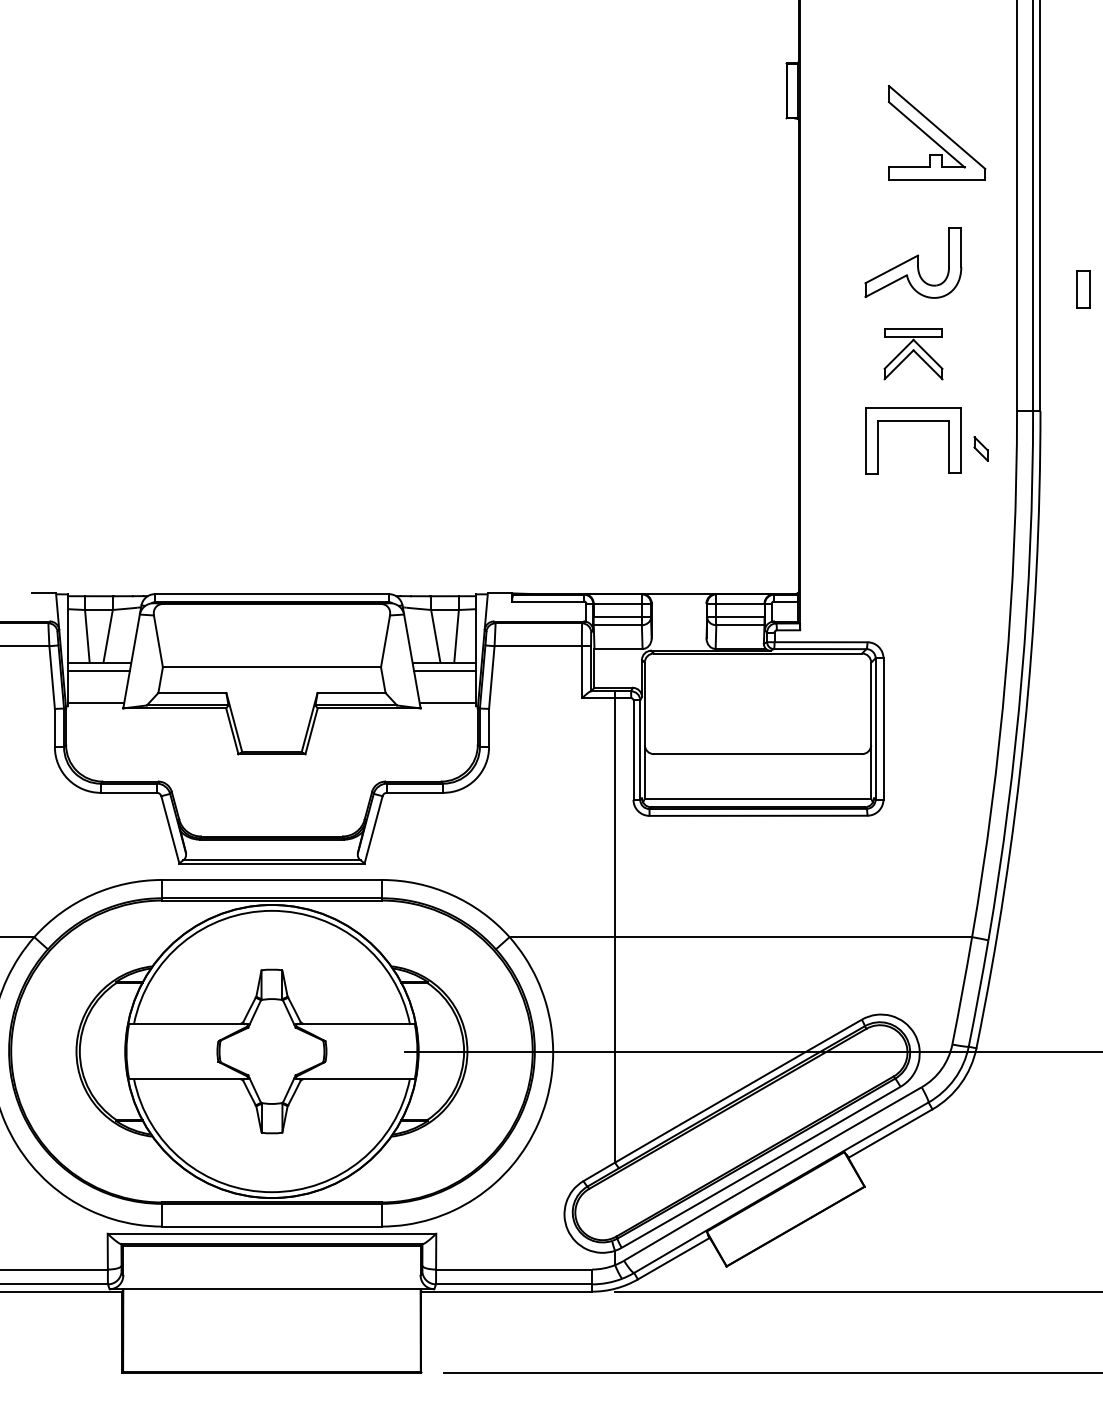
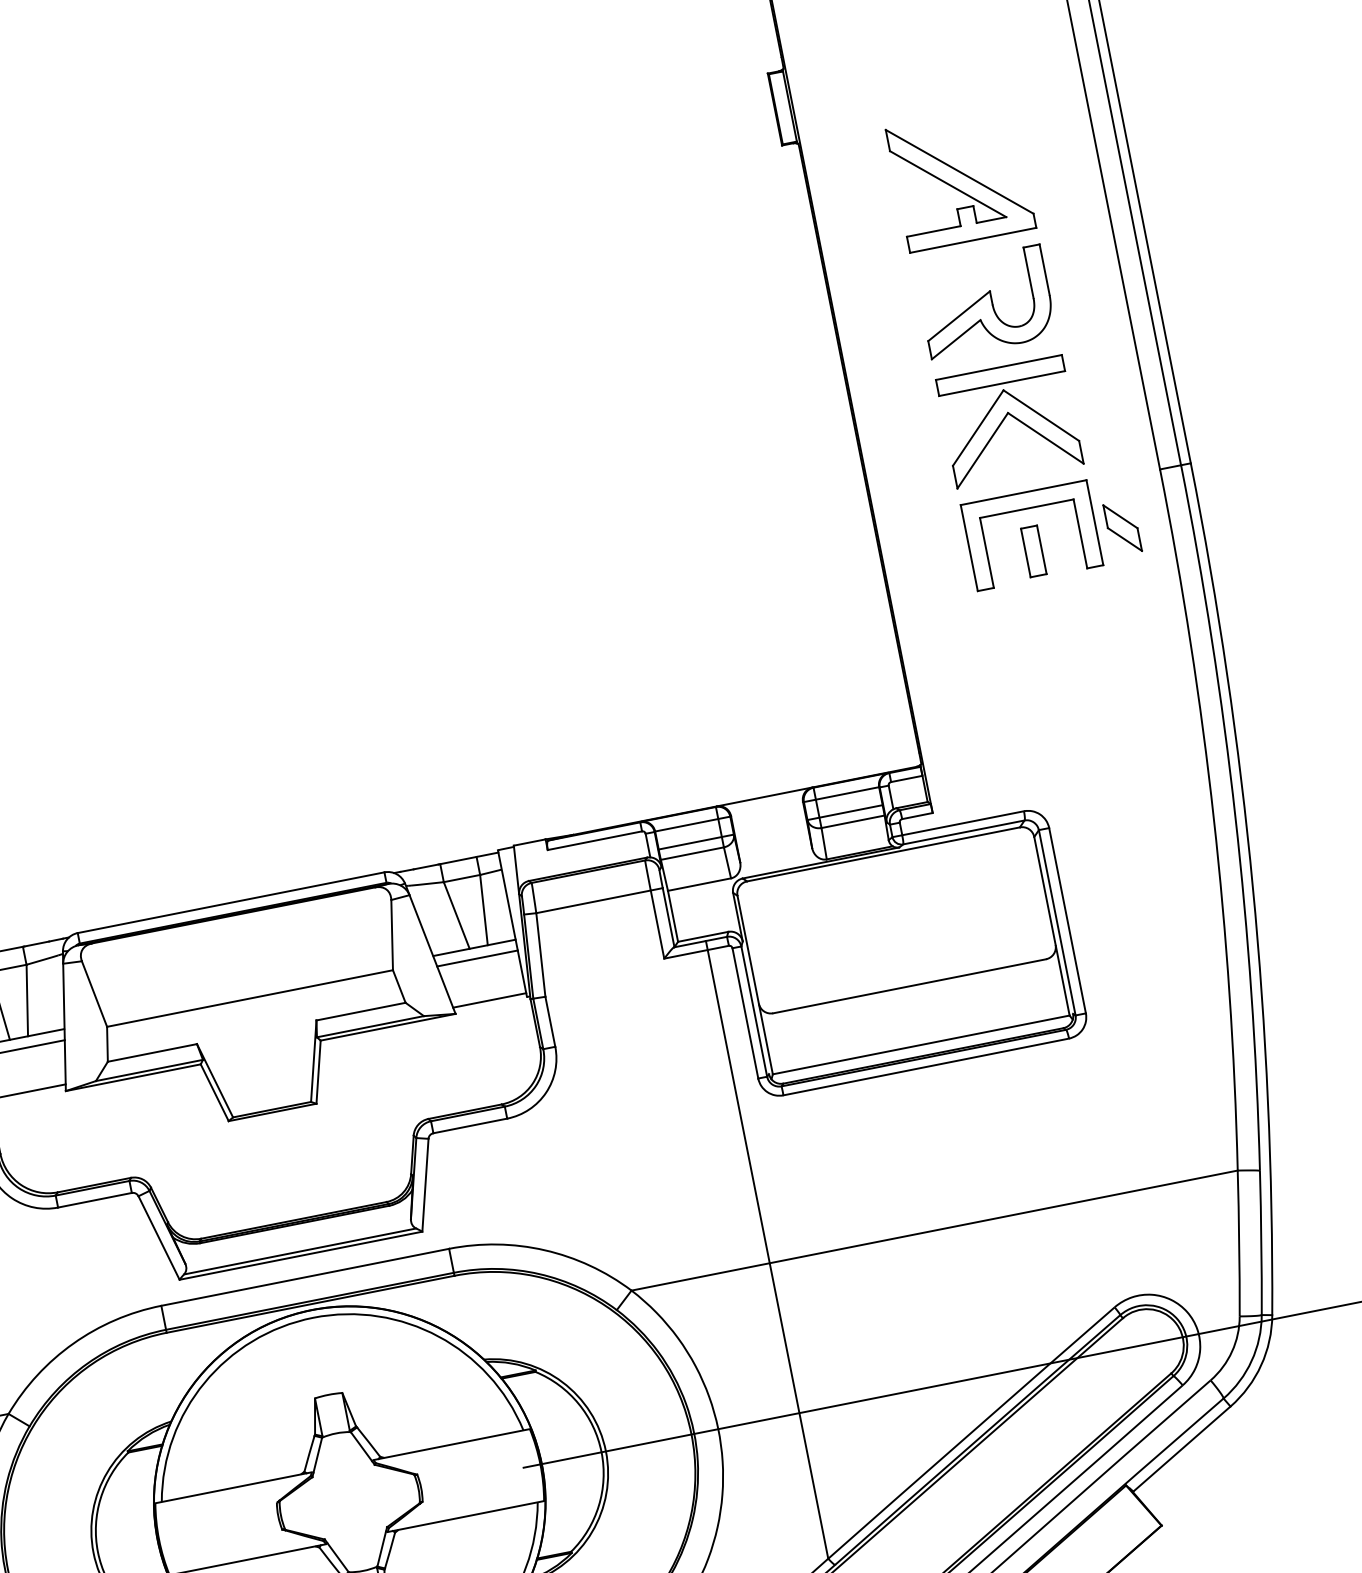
part: (937, 132) -> (961, 178), moved
part: (1083, 289) -> (1033, 550), moved
part: (913, 354) -> (1009, 422), size x1.67
part: (980, 448) -> (1121, 527), size x1.67

